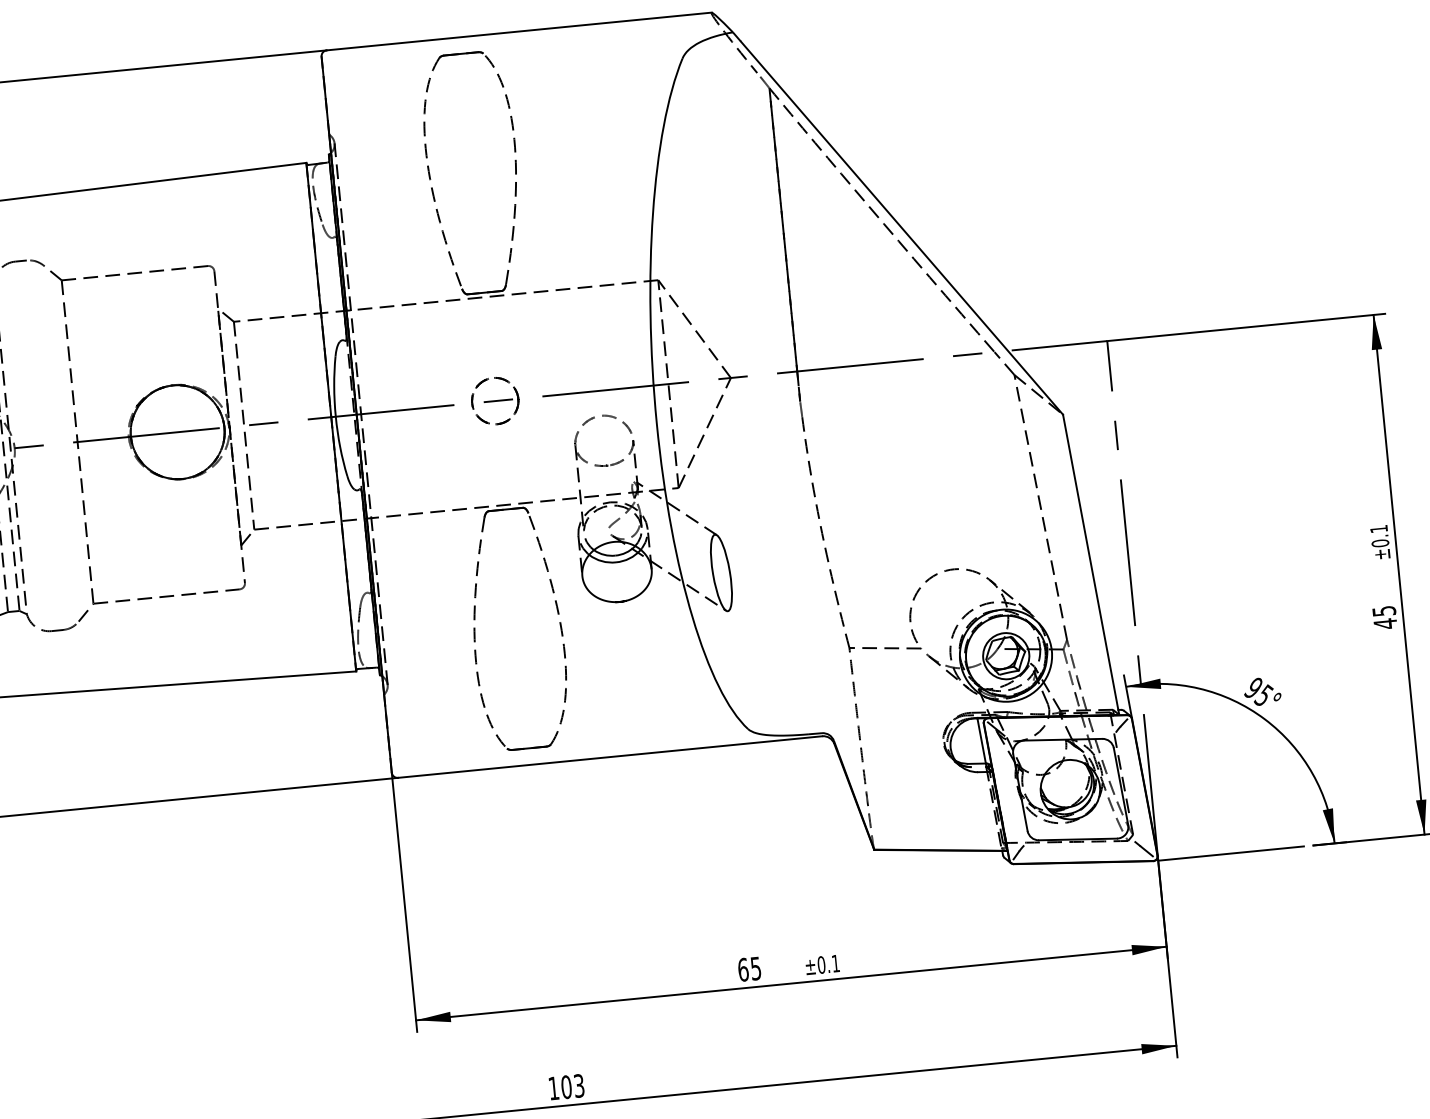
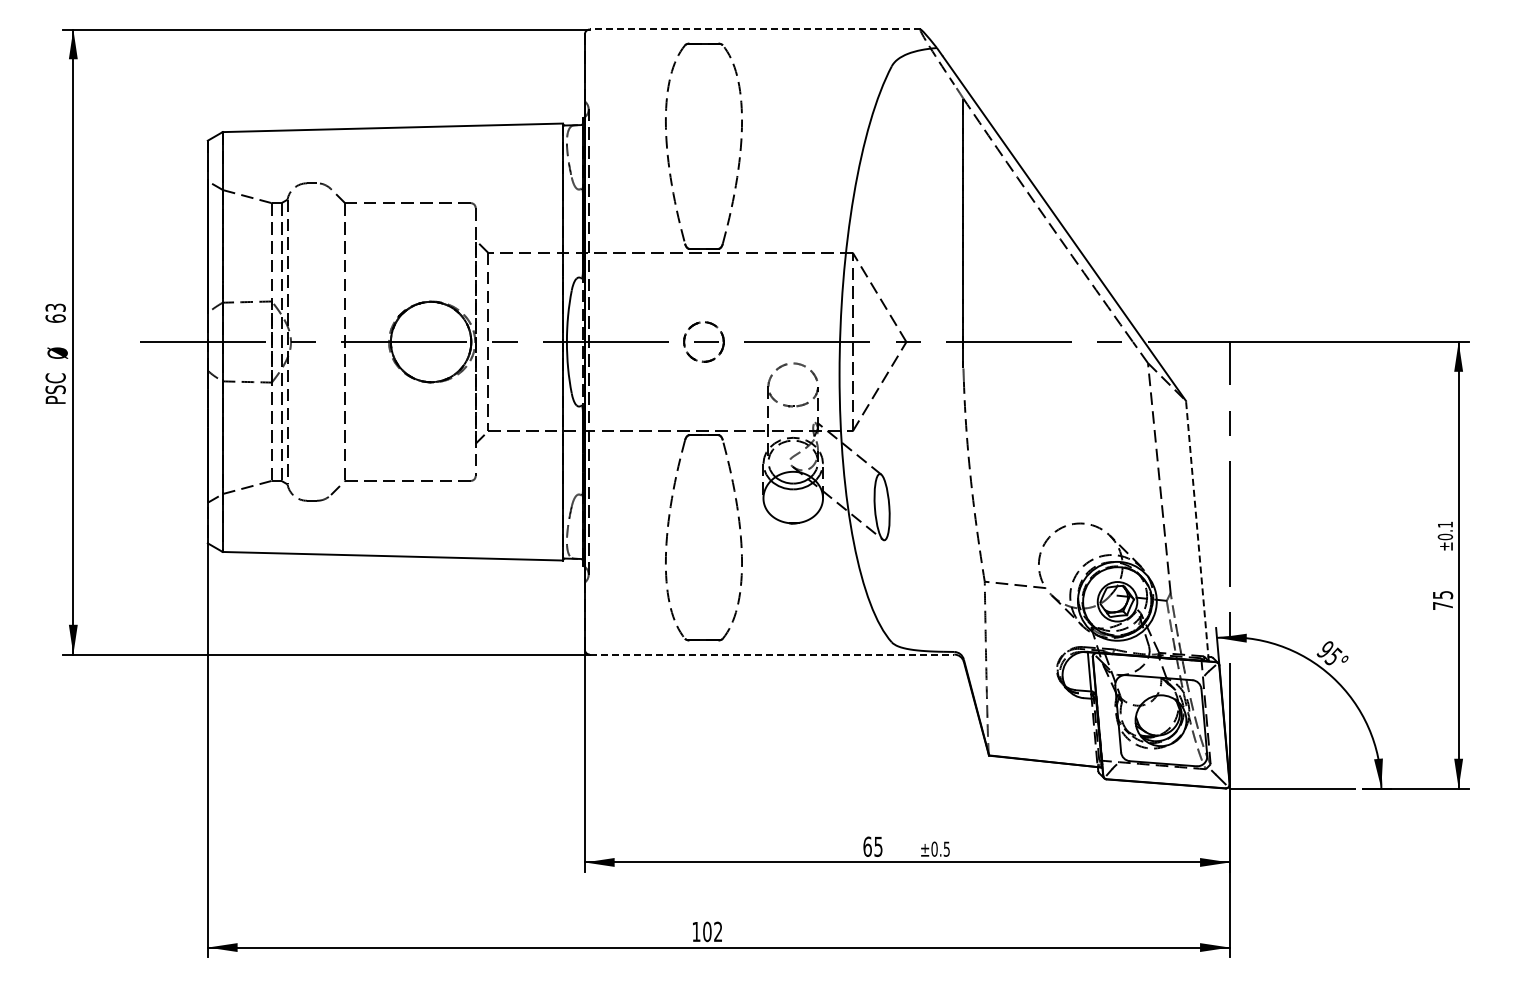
line: (518, 31) -> (754, 29), solid -> dashed
line: (1091, 565) -> (1197, 531), solid -> dashed
text: (1384, 623) -> (1442, 605), 45 -> 75
line: (610, 756) -> (772, 654), solid -> dashed
text: (835, 962) -> (946, 848), ±0.1 -> ±0.5
text: (579, 1086) -> (718, 932), 103 -> 102

